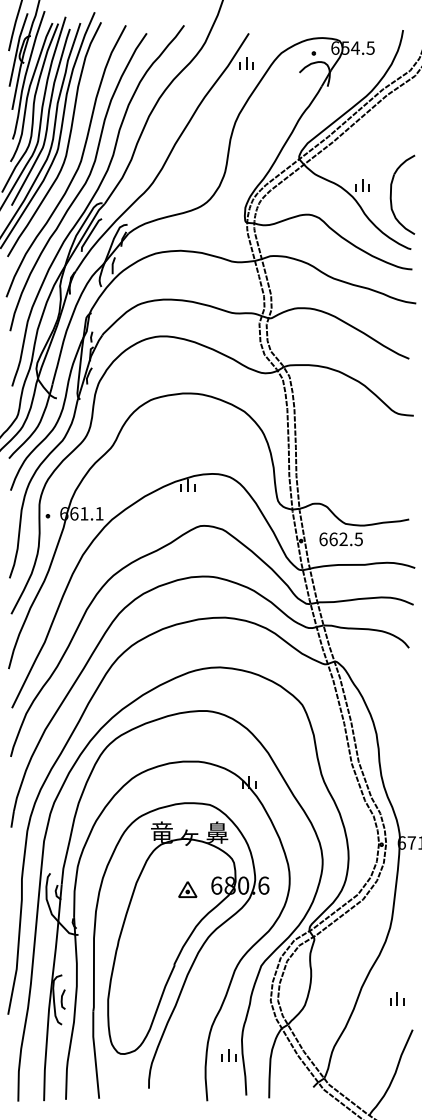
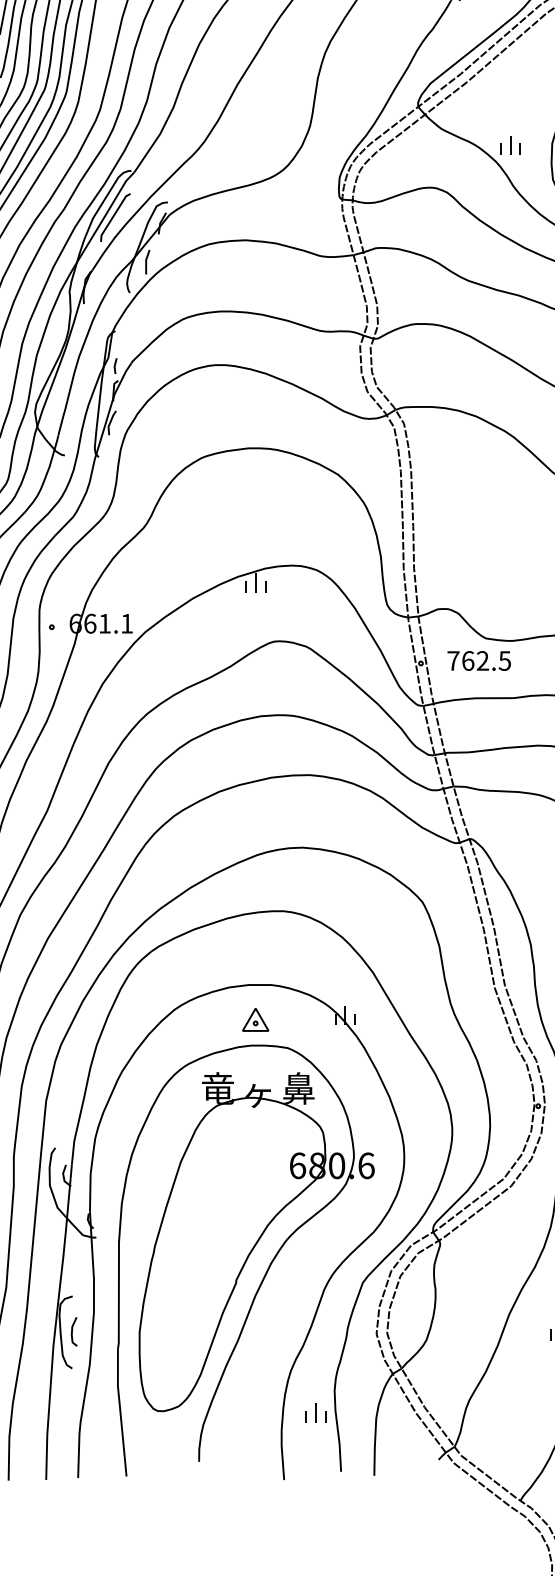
text: (323, 539) -> (453, 661), 662.5 -> 762.5
part: (187, 889) -> (255, 1019), moved

